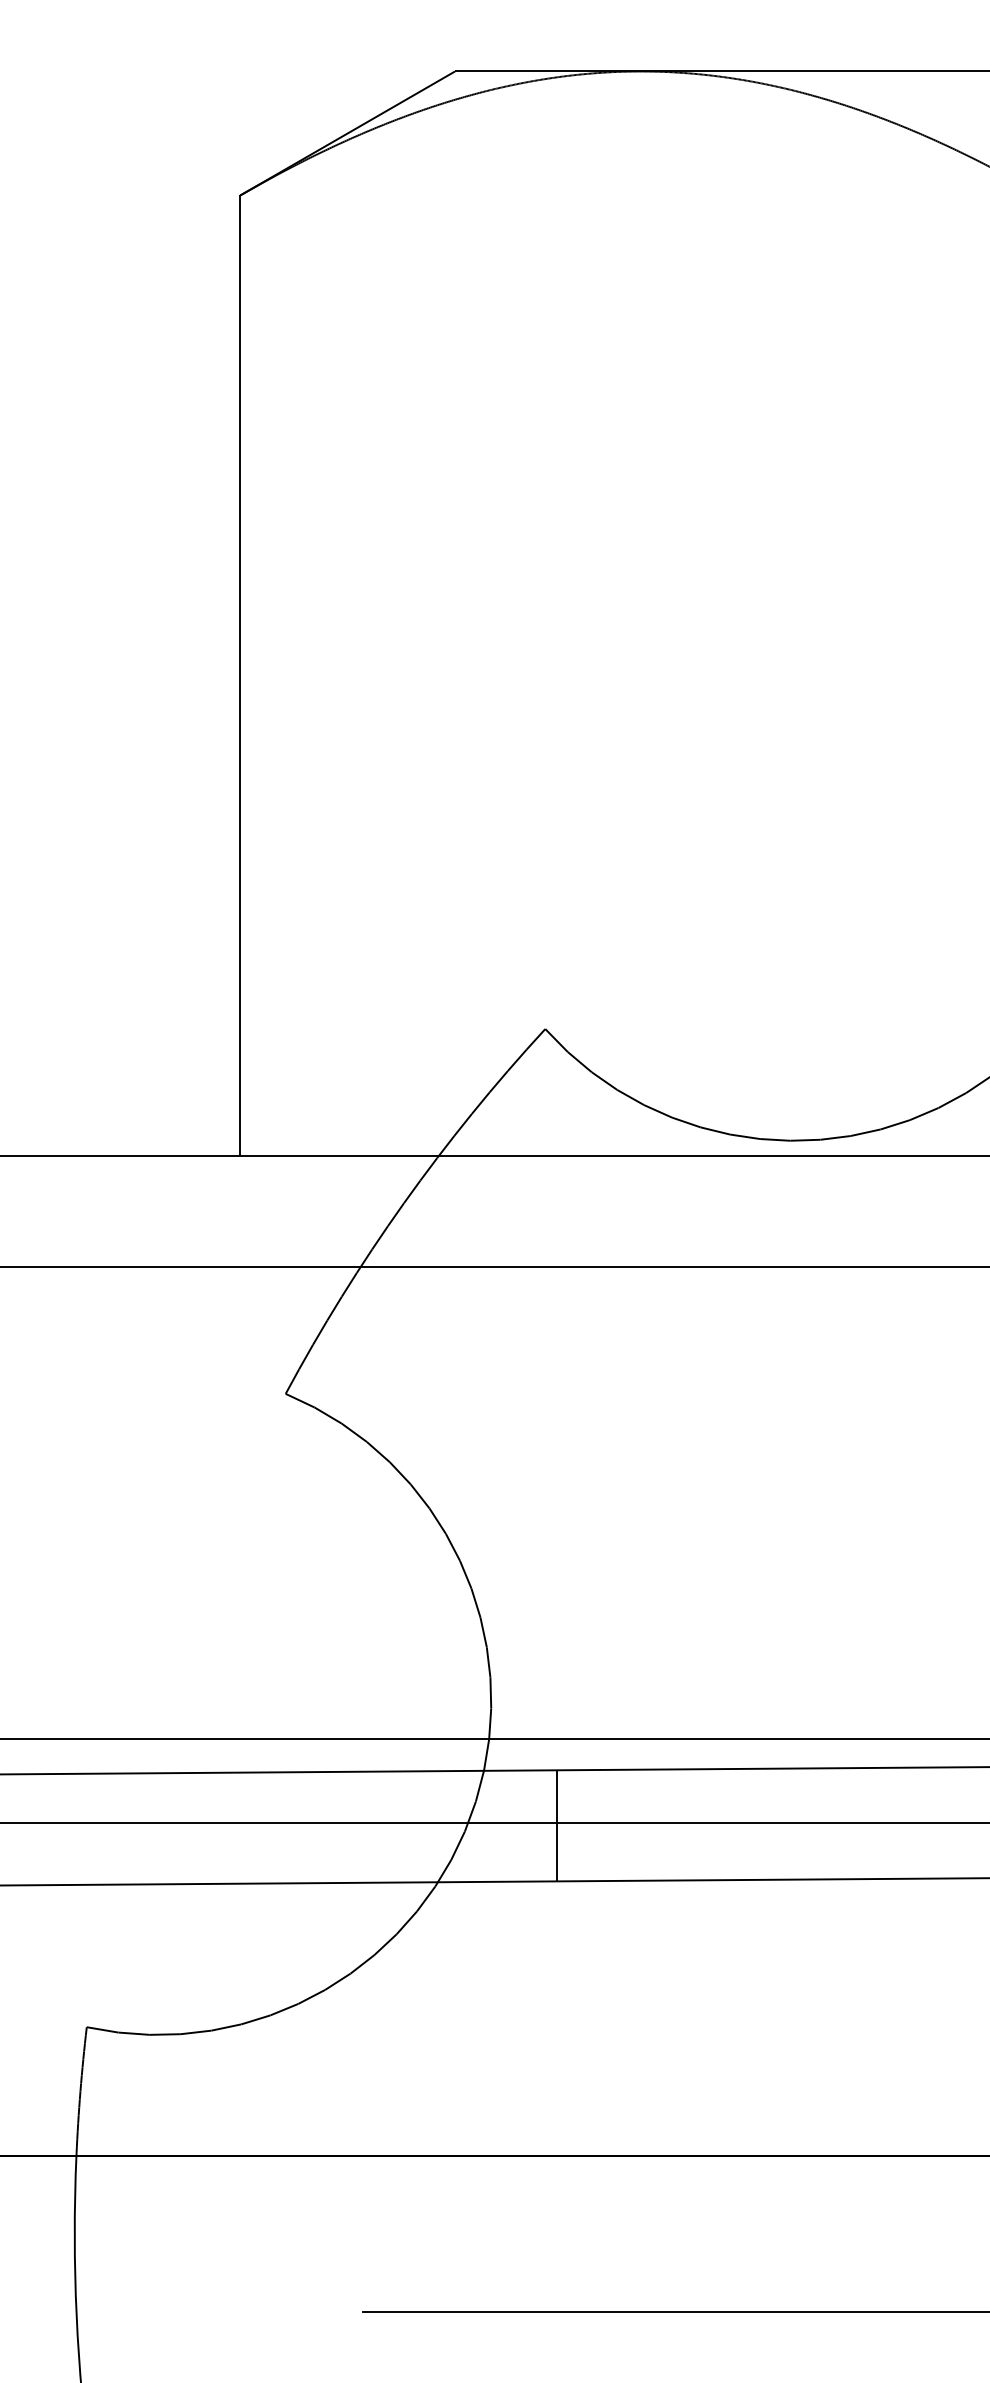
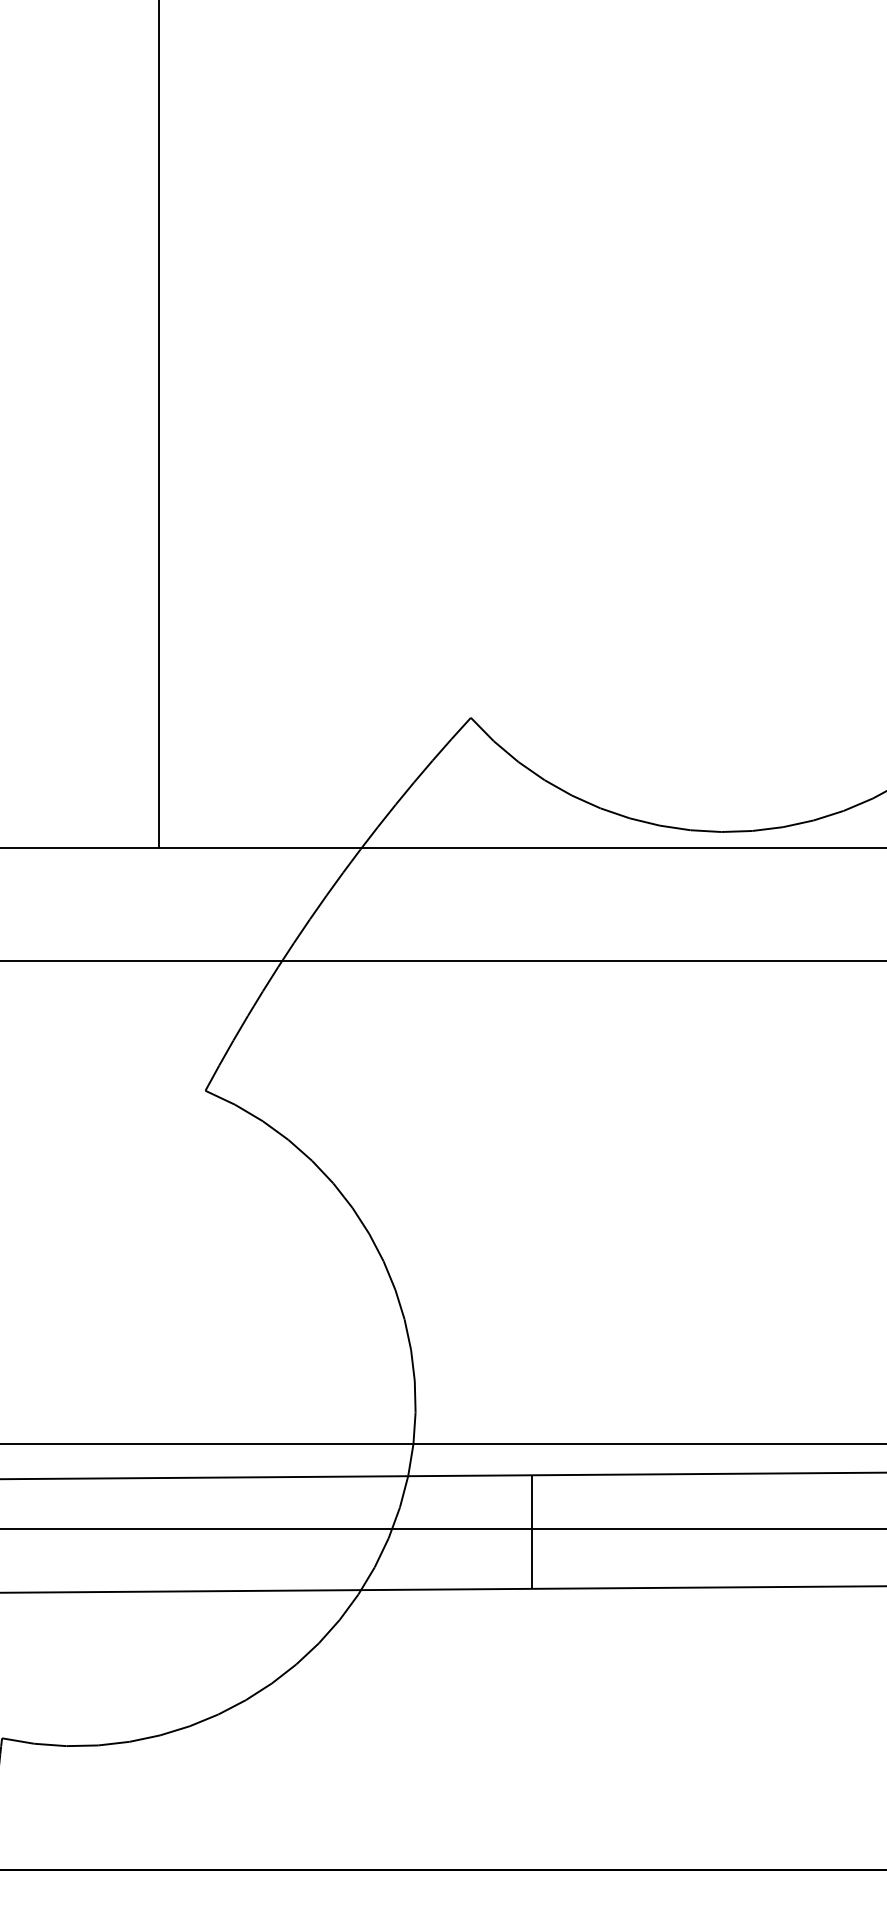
line: (557, 1825) -> (532, 1532), moved

